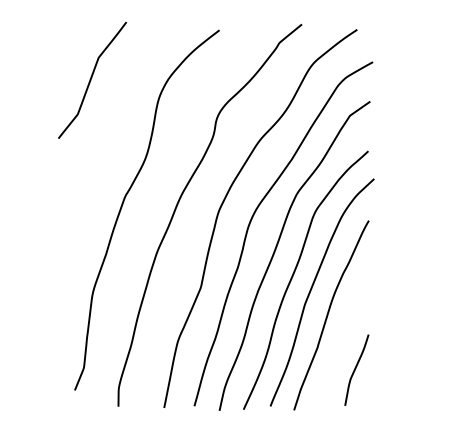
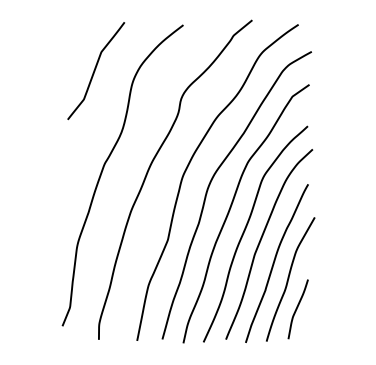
curve: (91, 80) -> (95, 71), moved
curve: (346, 333) -> (289, 278), added

